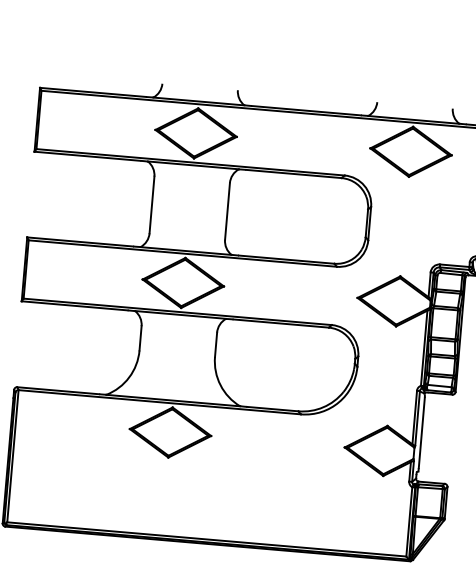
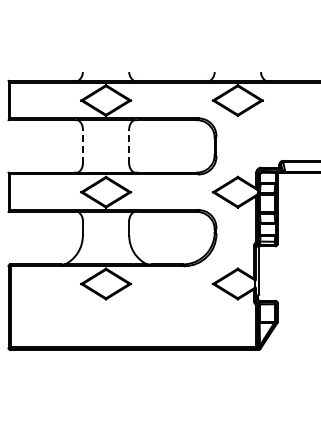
line: (151, 203) -> (82, 145), solid -> dashed
line: (228, 209) -> (129, 145), solid -> dashed

